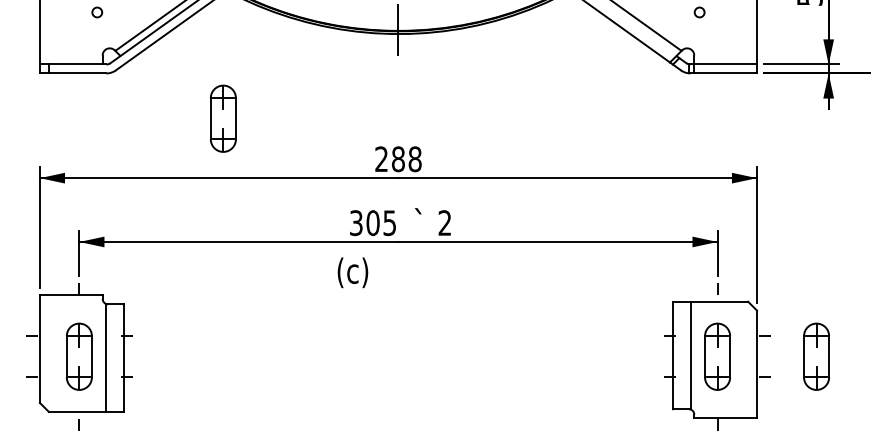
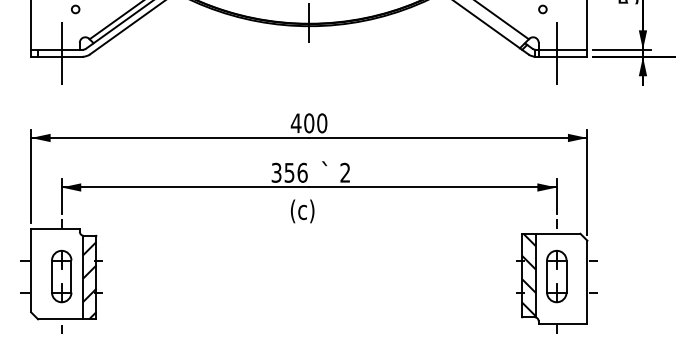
line: (79, 68) -> (61, 52), added
line: (717, 68) -> (556, 52), added
part: (223, 118) -> (173, 91), removed
text: (397, 158) -> (308, 122), 288 -> 400
text: (381, 223) -> (296, 173), 305 -> 356
text: (352, 272) -> (302, 211), moved
hatch: (681, 354) -> (528, 274), added
part: (816, 356) -> (633, 276), removed
hatch: (115, 361) -> (89, 280), added

